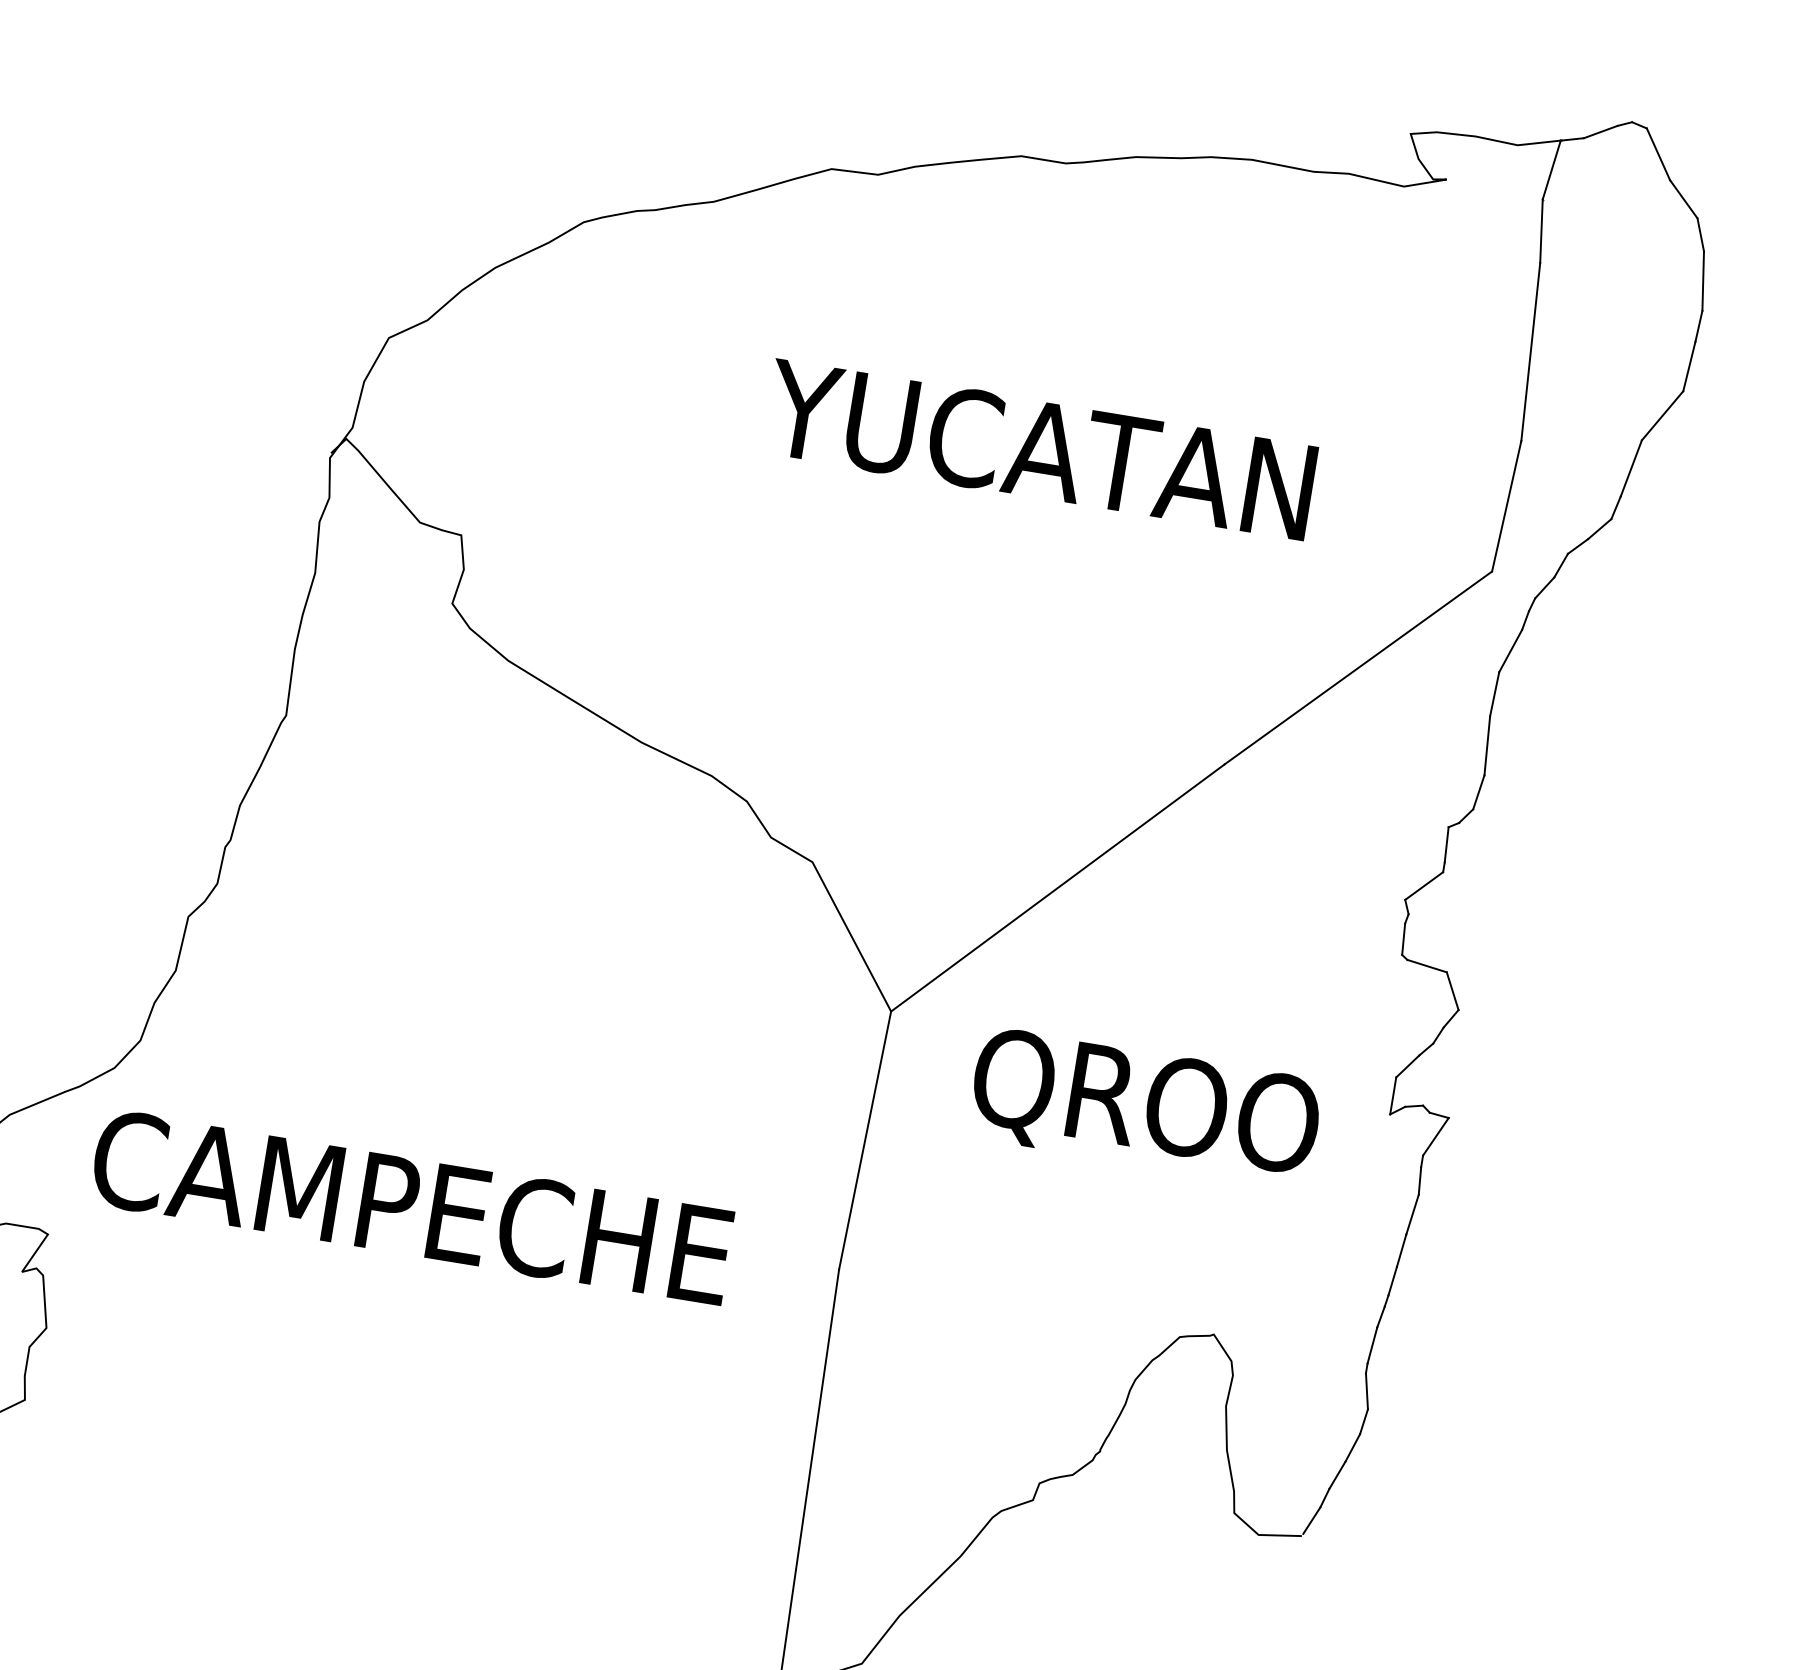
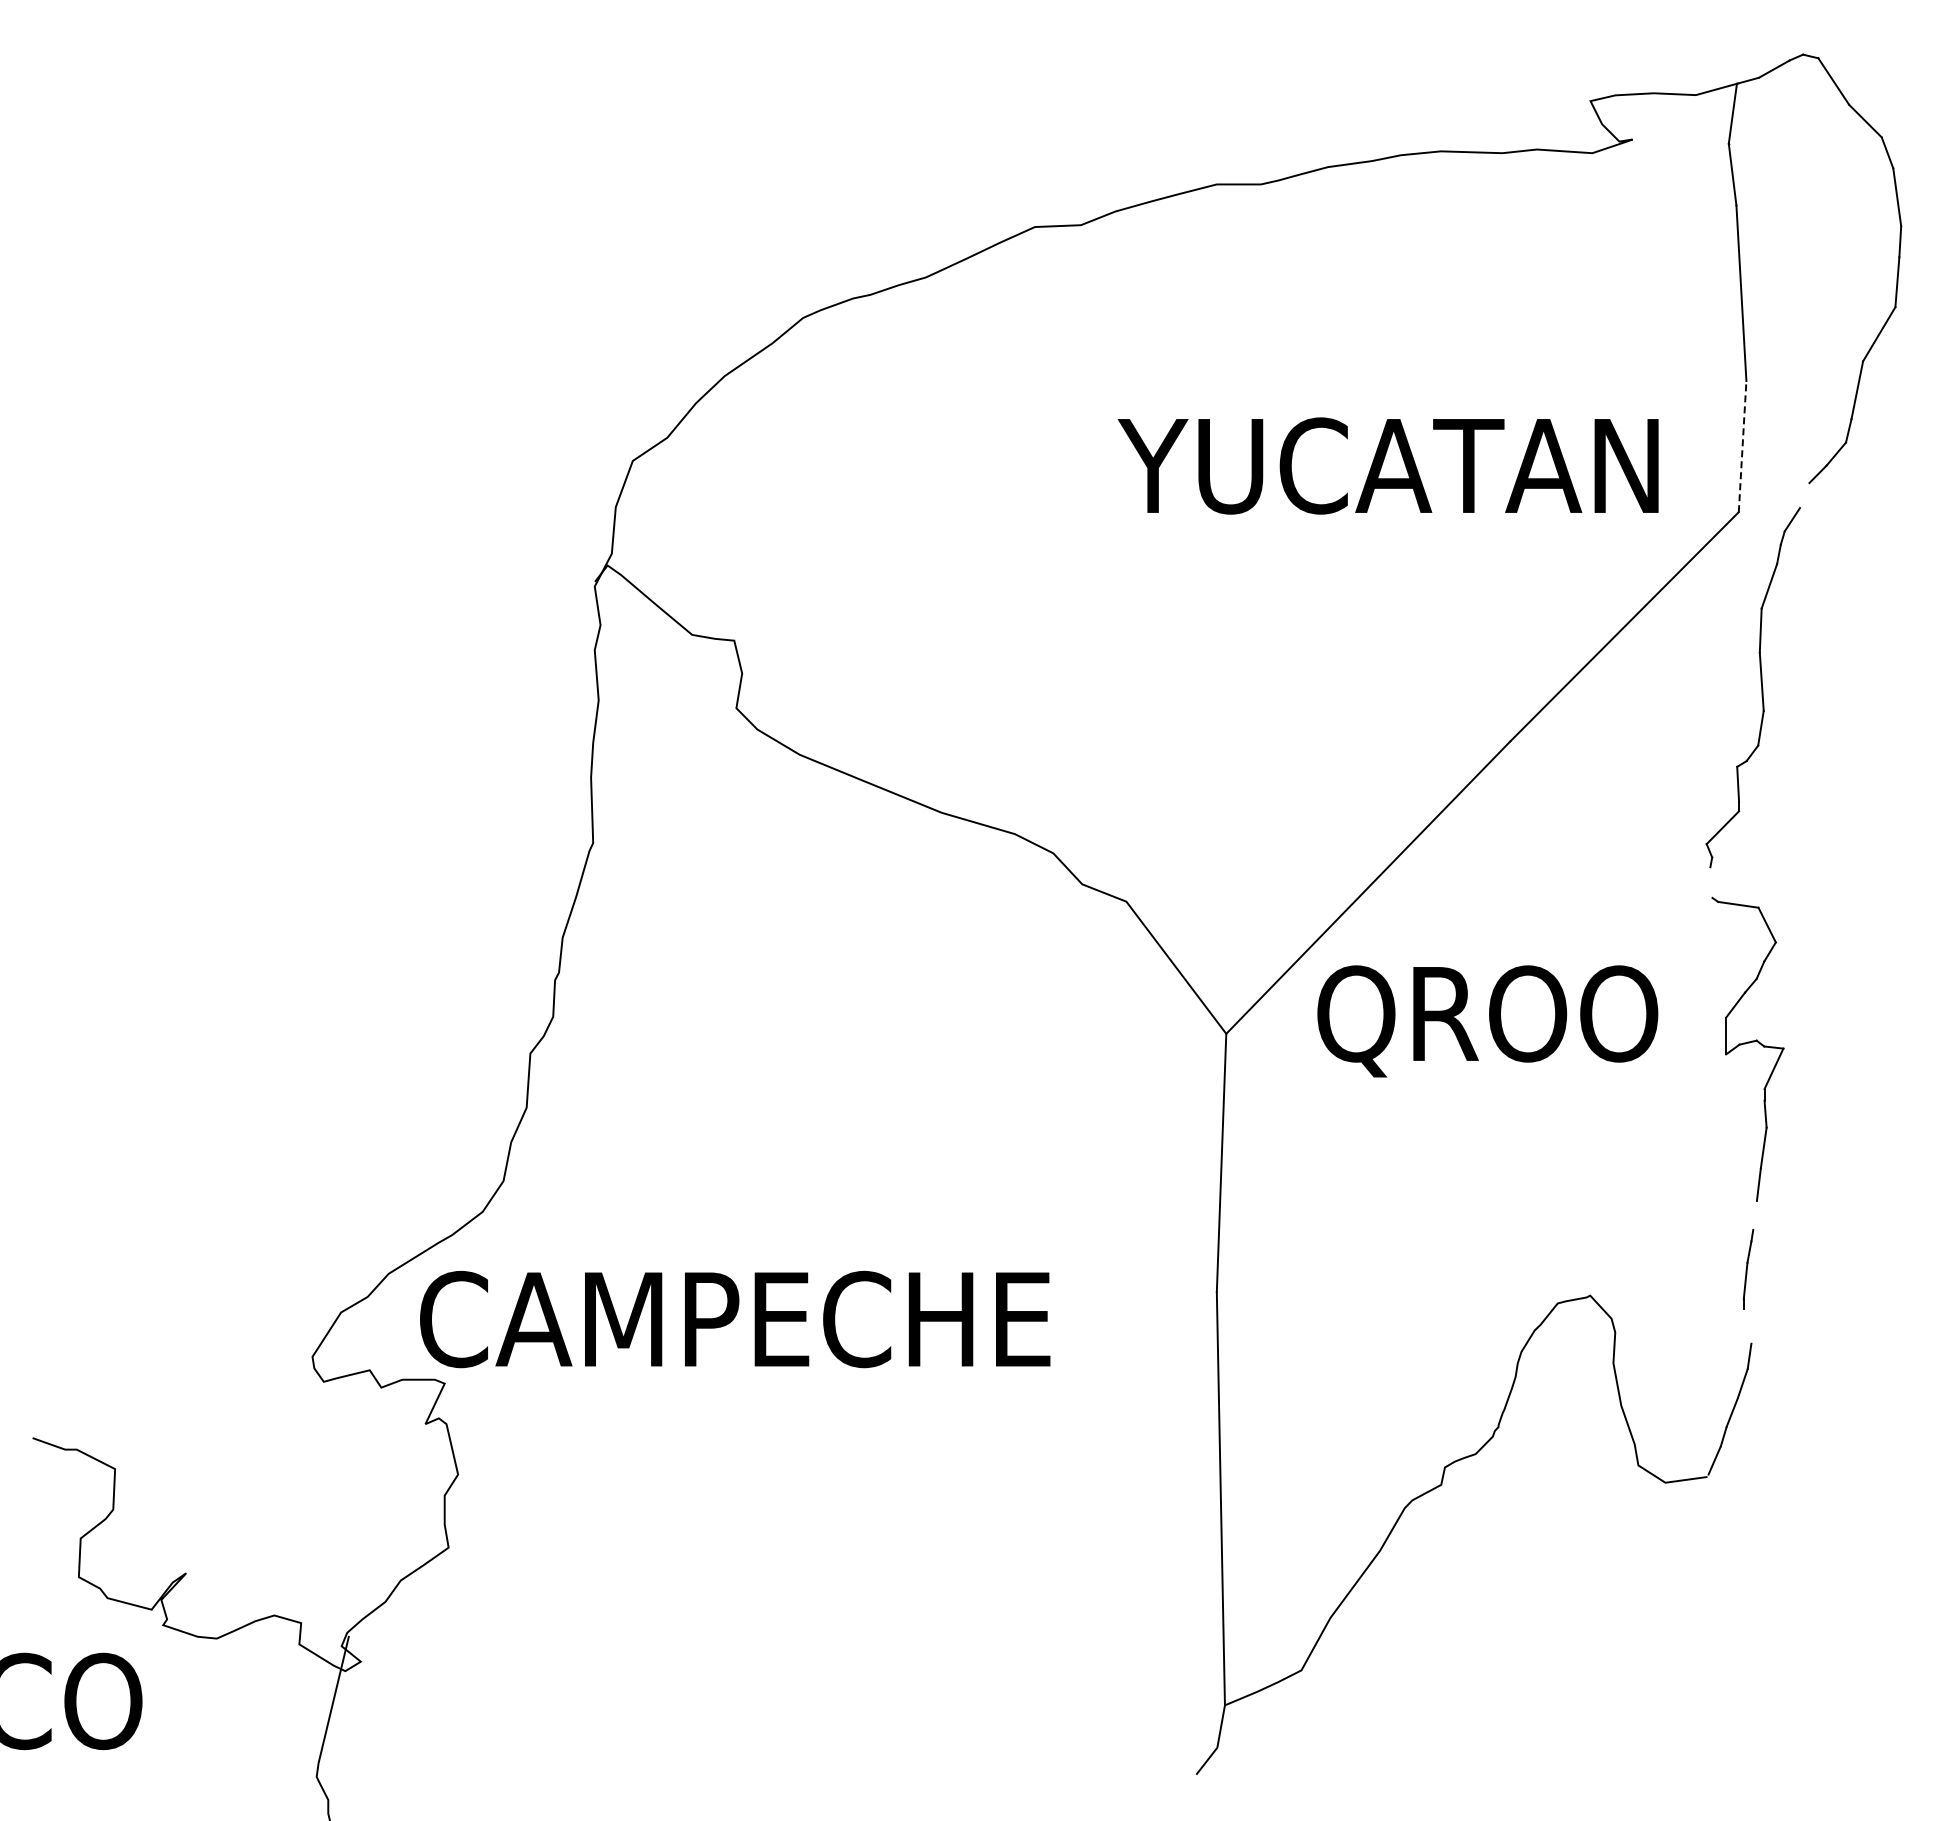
text: (1039, 449) -> (1387, 465), moved
line: (1506, 506) -> (1742, 446), solid -> dashed
line: (1560, 565) -> (1804, 495), removed
line: (1403, 939) -> (1711, 882), removed
text: (1144, 1108) -> (1487, 1021), moved
text: (412, 1207) -> (735, 1319), moved
line: (1392, 1281) -> (1754, 1215), removed
line: (1366, 1391) -> (1747, 1326), removed

